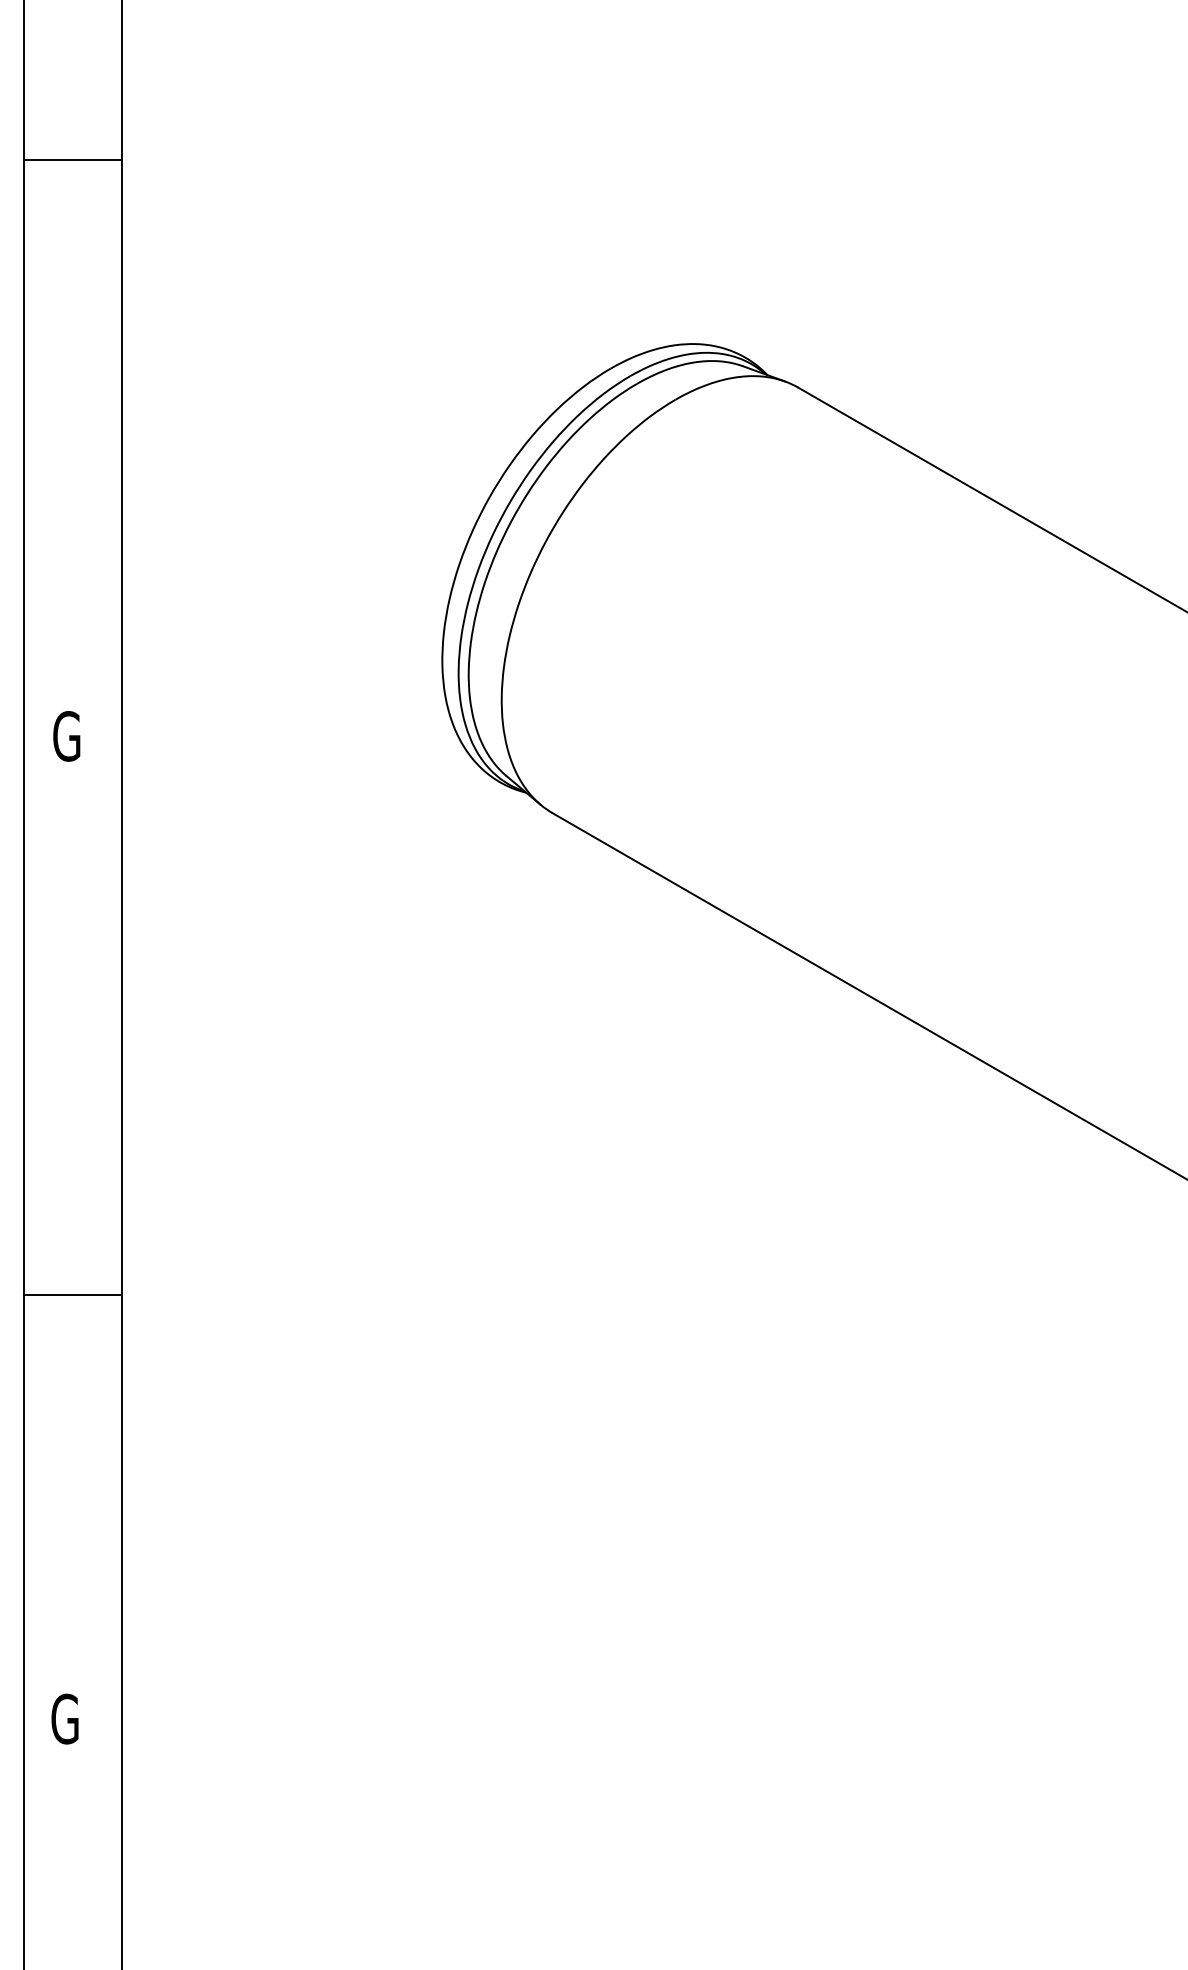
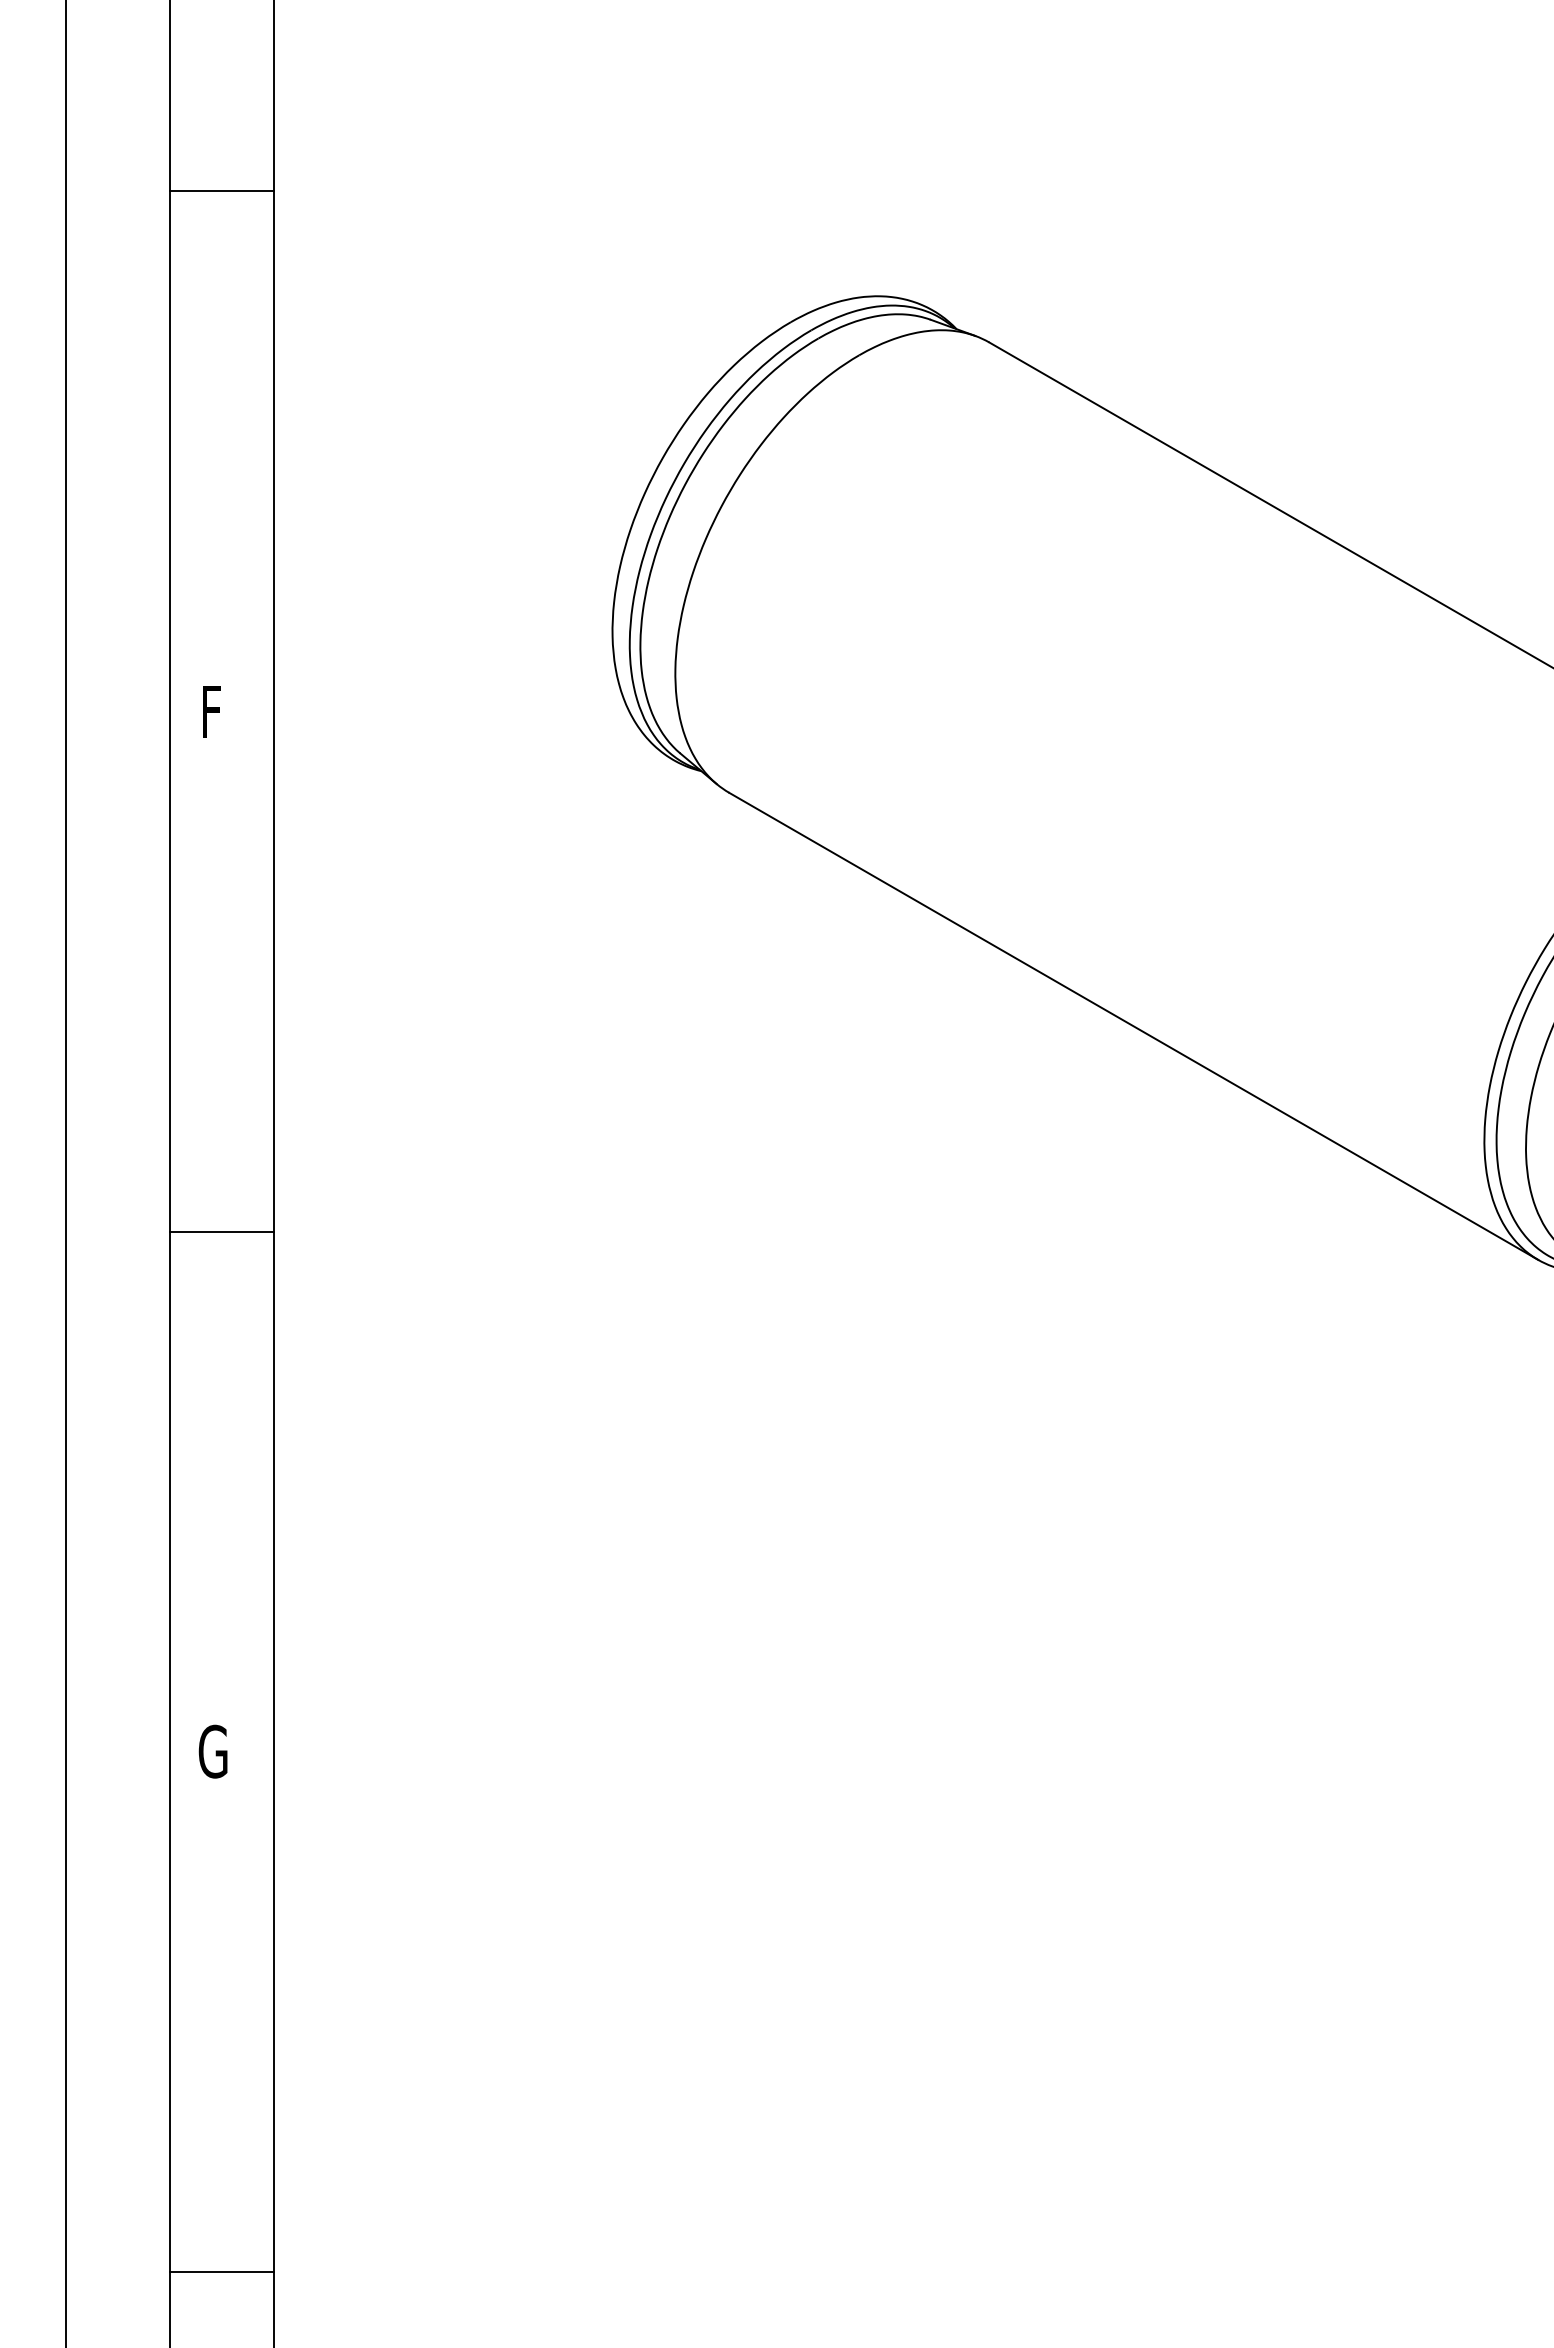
line: (72, 160) -> (221, 191), moved
text: (66, 736) -> (214, 711), G -> F
line: (72, 1294) -> (221, 1231), moved

